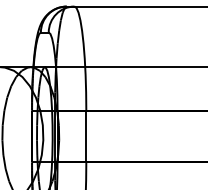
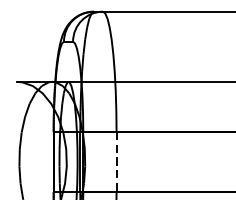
line: (86, 136) -> (116, 162), solid -> dashed

